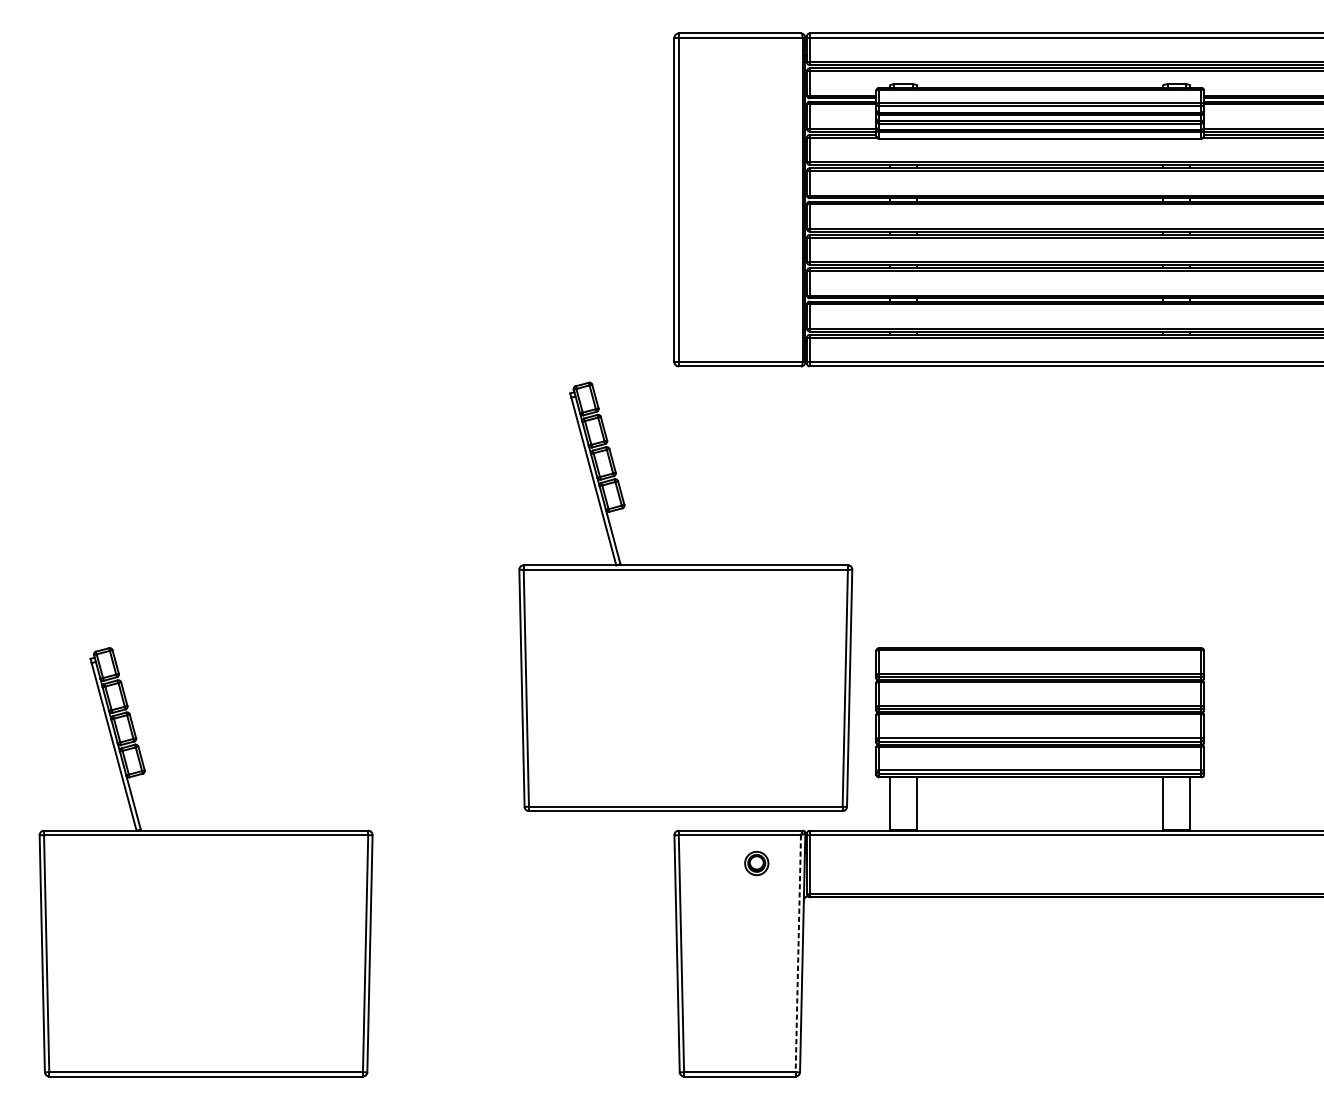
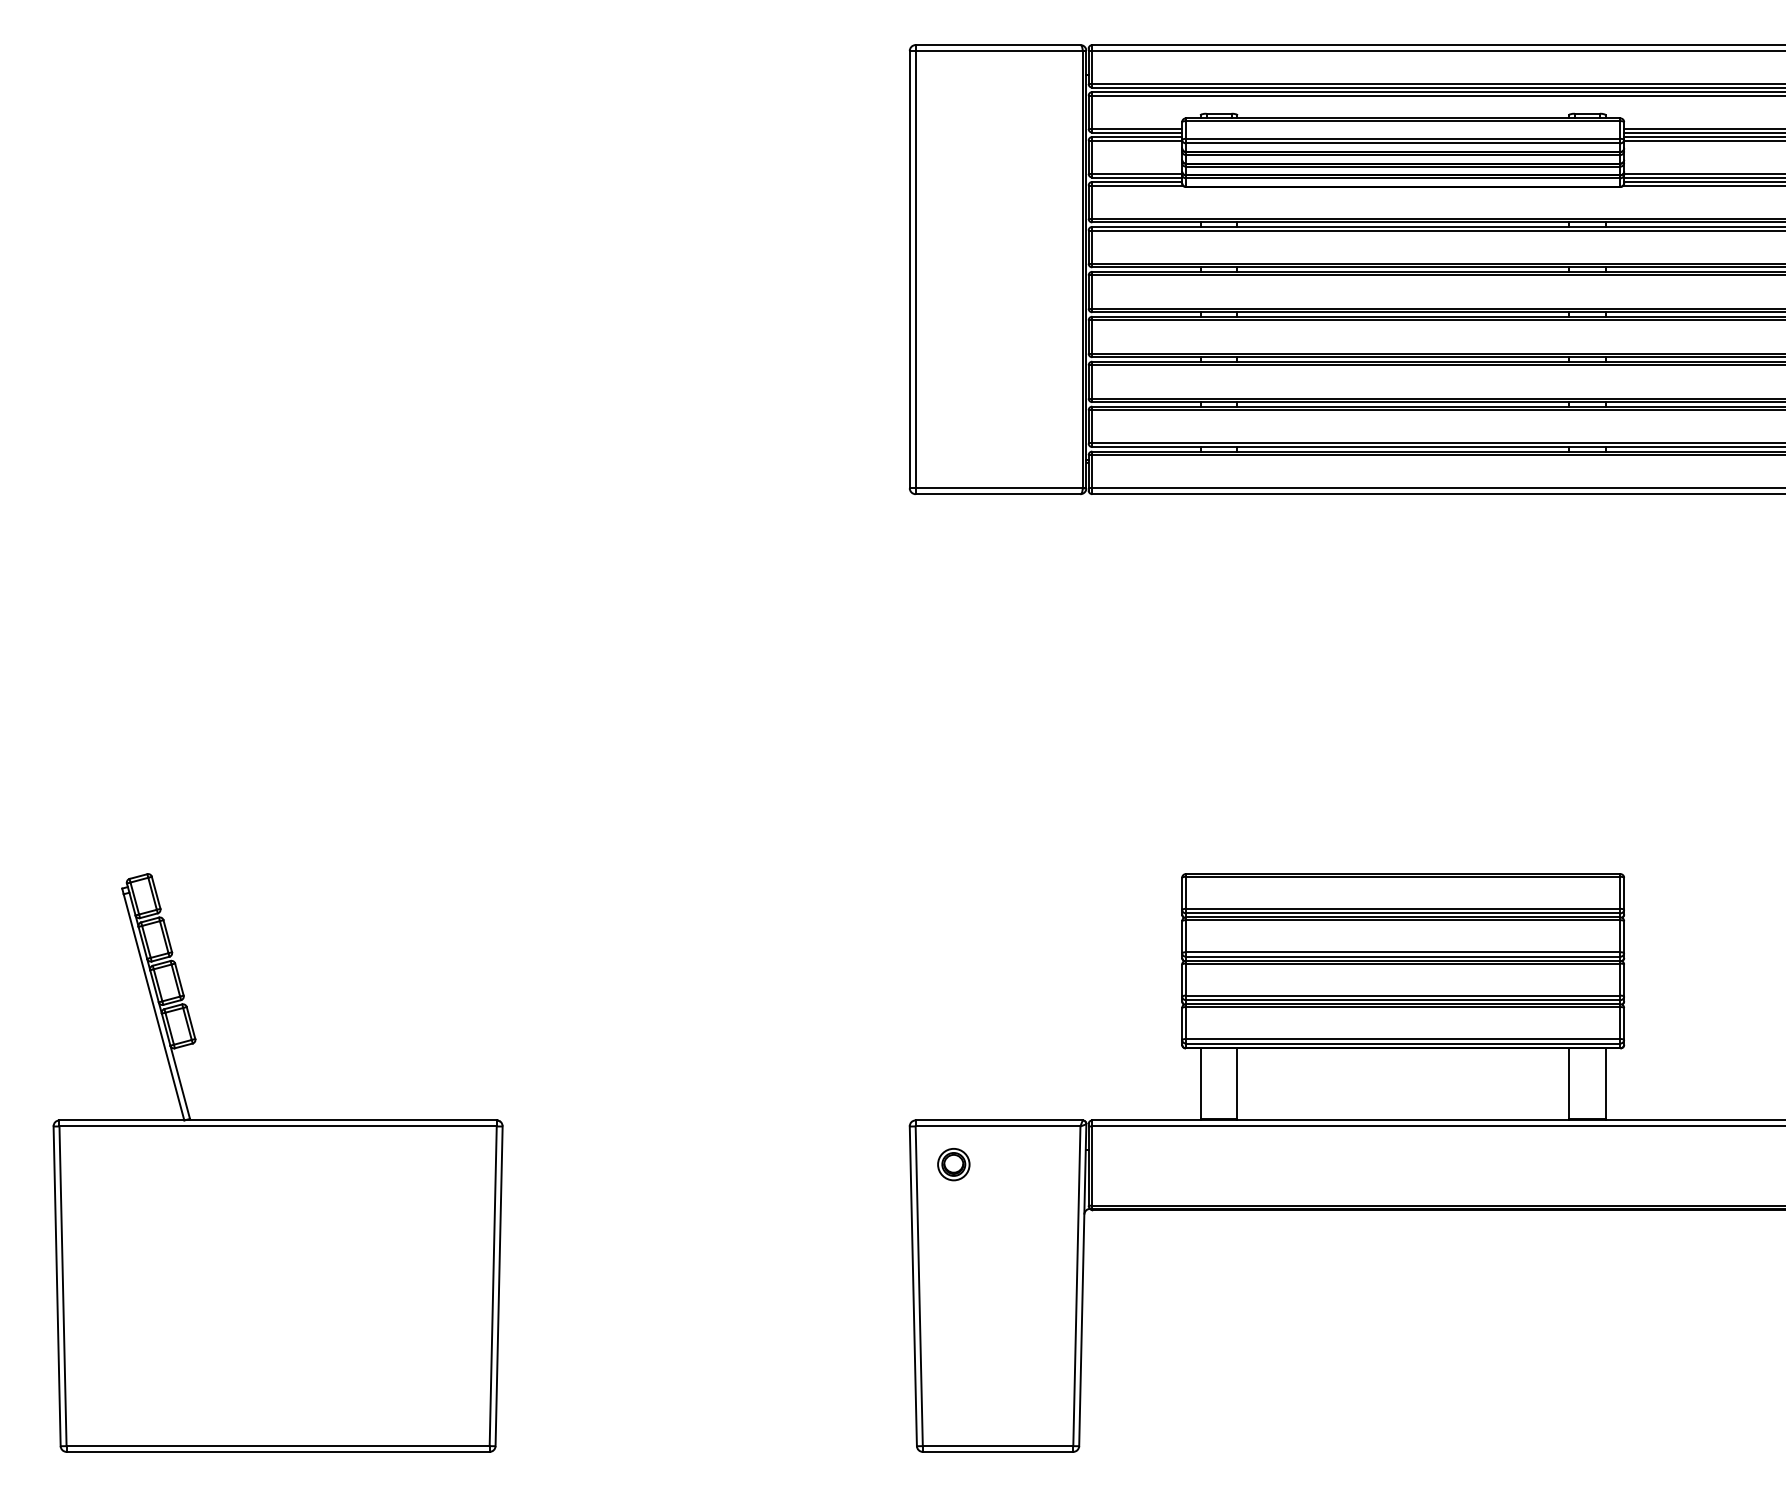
part: (685, 596) -> (924, 804), removed
part: (756, 863) -> (953, 1164), moved
line: (798, 953) -> (1076, 1286), dashed -> solid

